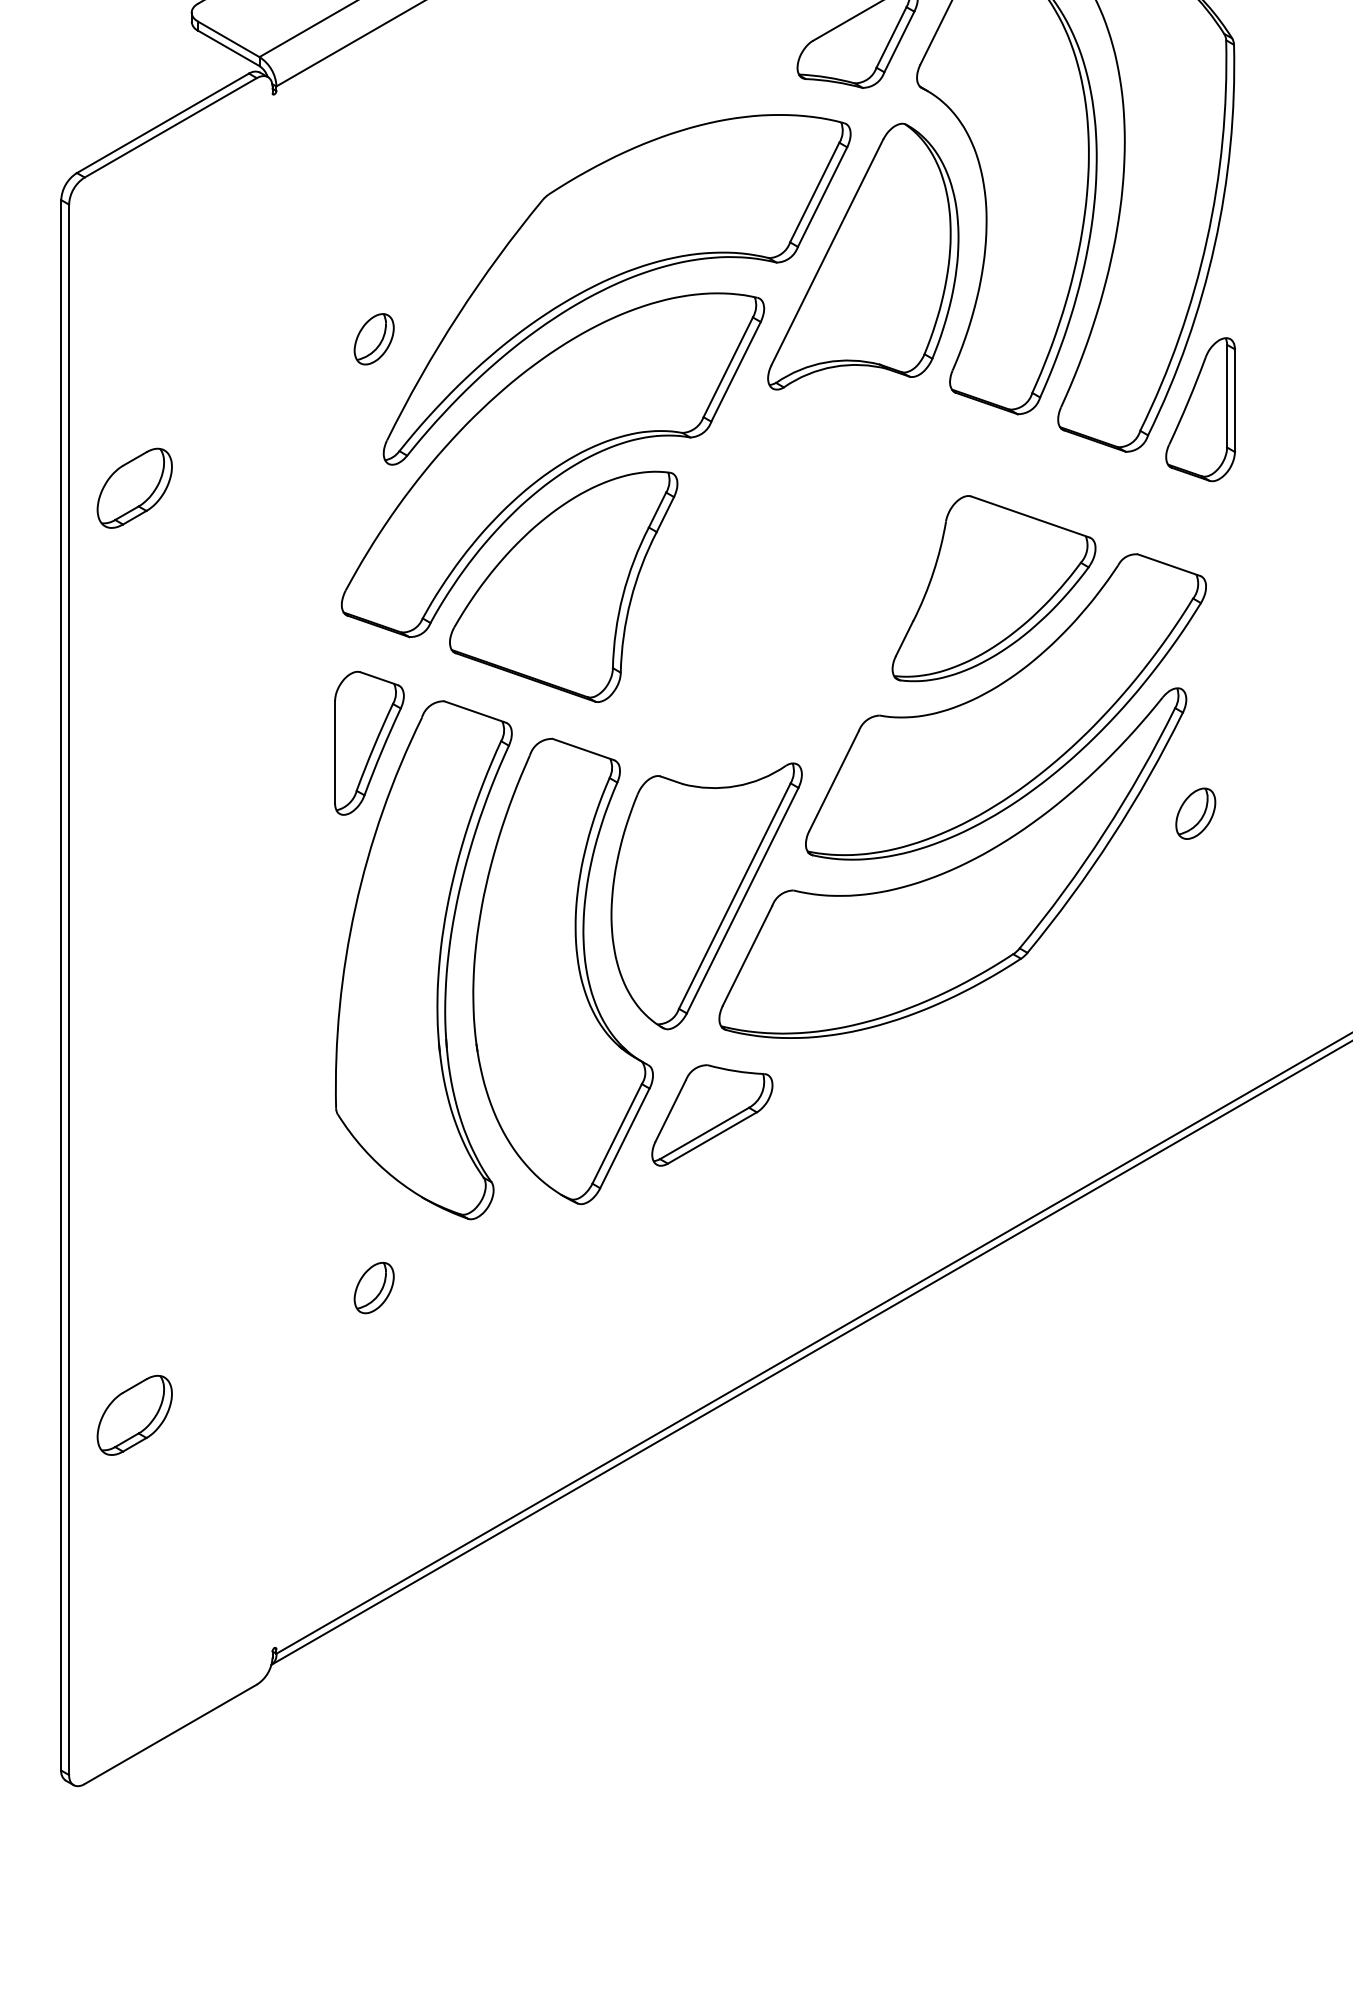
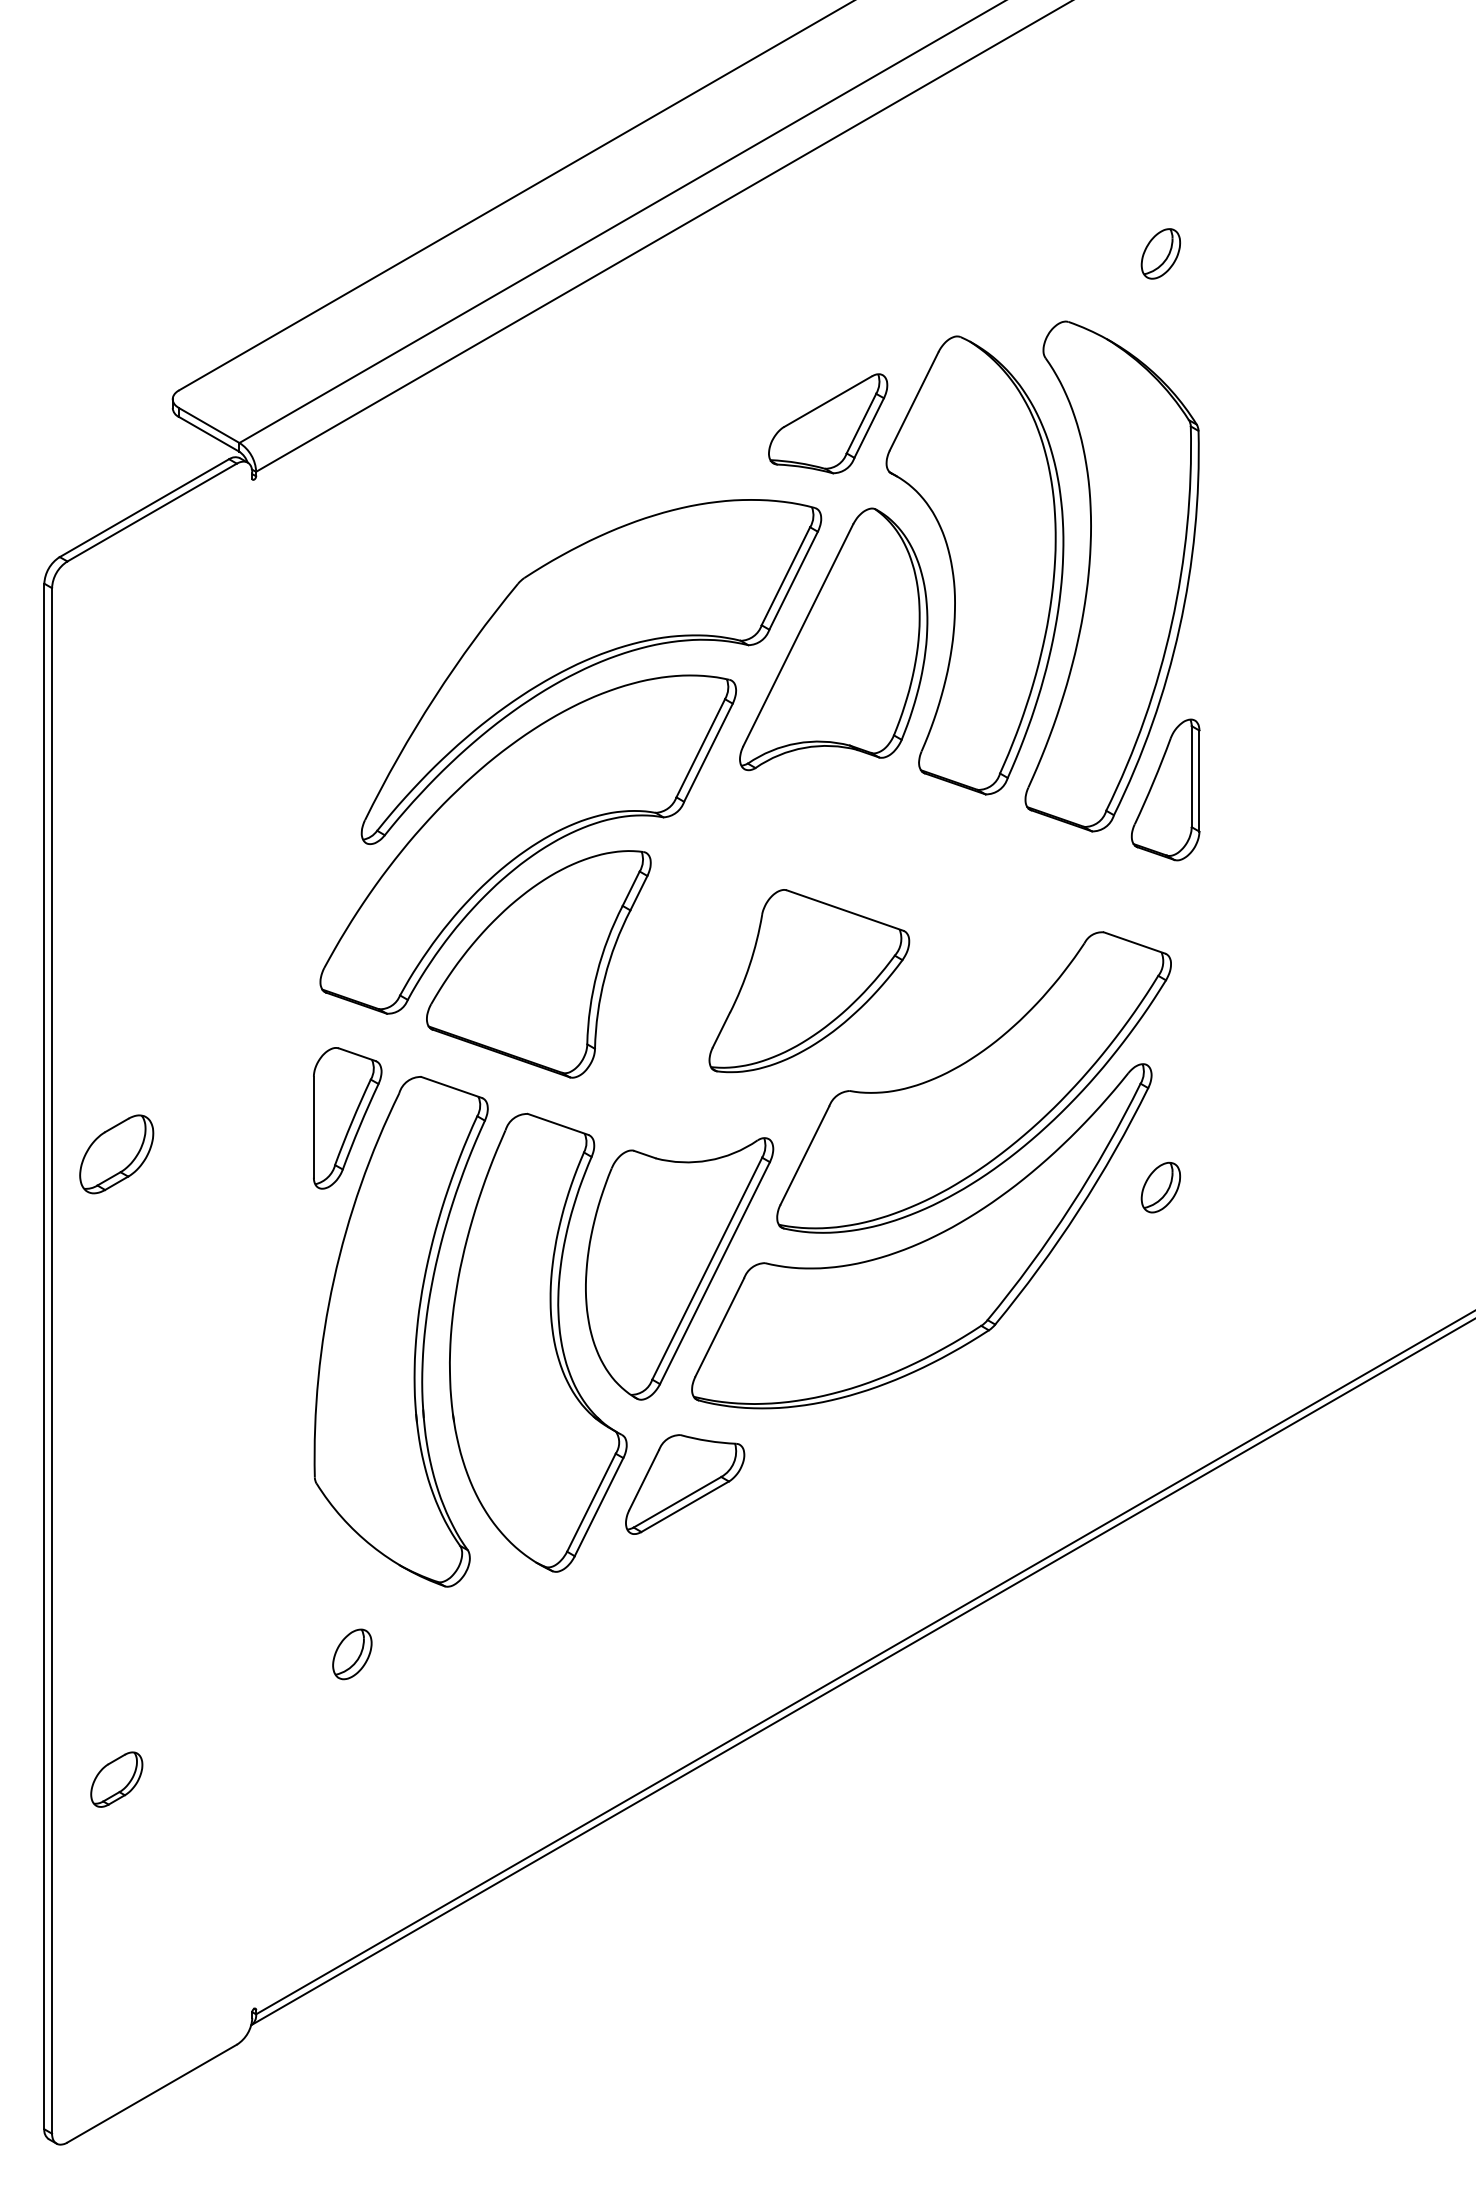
part: (374, 339) -> (352, 720), removed
part: (134, 488) -> (116, 1154), moved
part: (994, 589) -> (809, 981), moved
part: (134, 1415) -> (116, 1779), size x0.7

